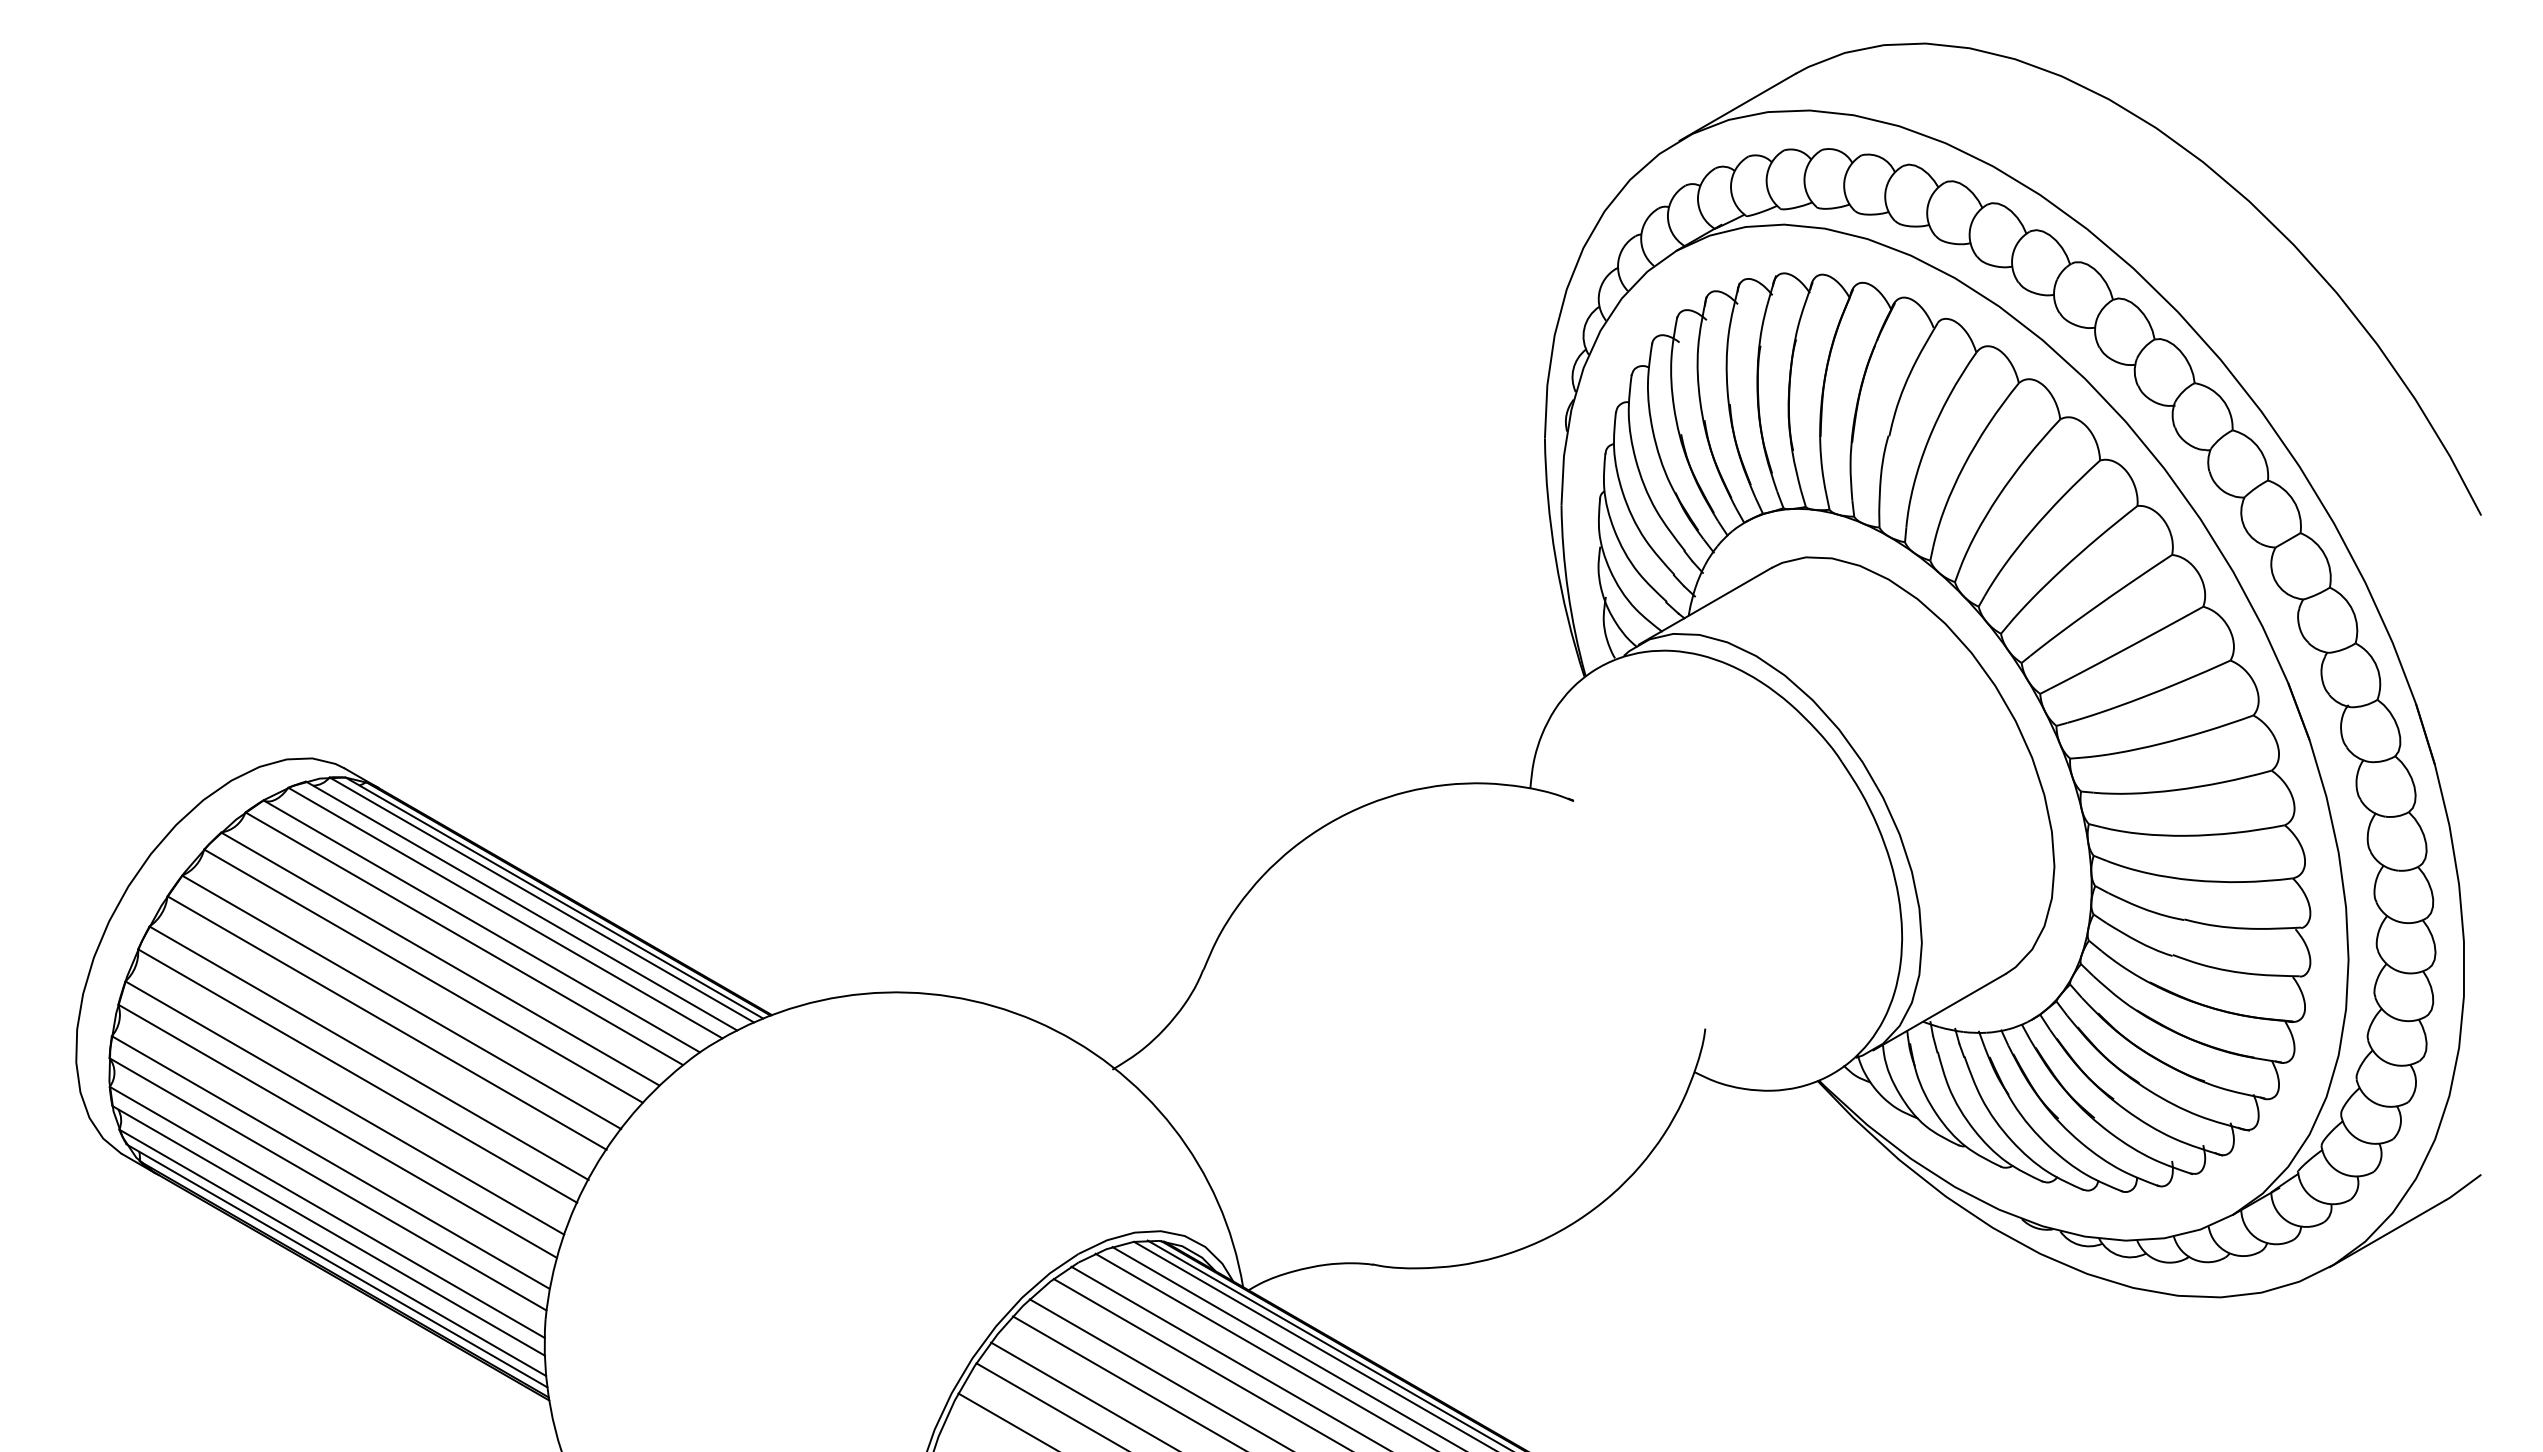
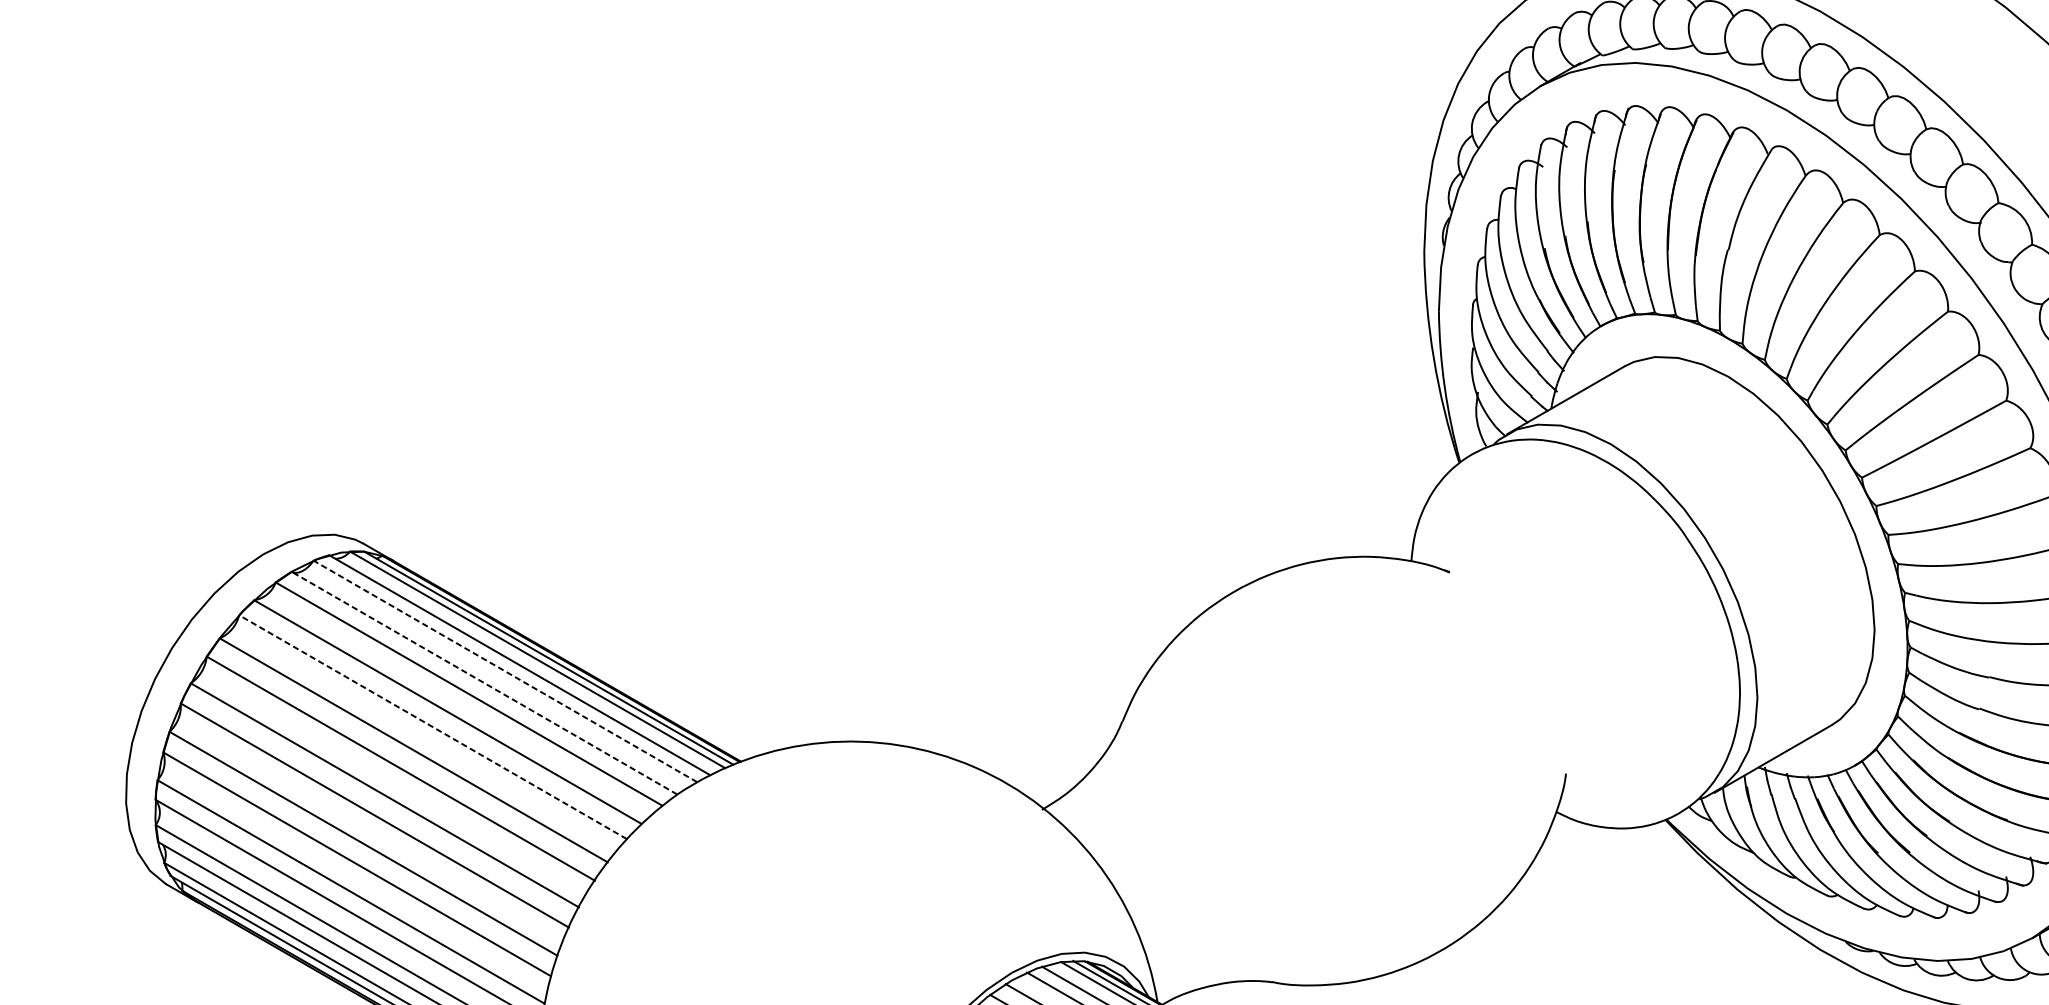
line: (505, 913) -> (505, 671), solid -> dashed
line: (481, 926) -> (484, 683), solid -> dashed
line: (423, 975) -> (433, 726), solid -> dashed

